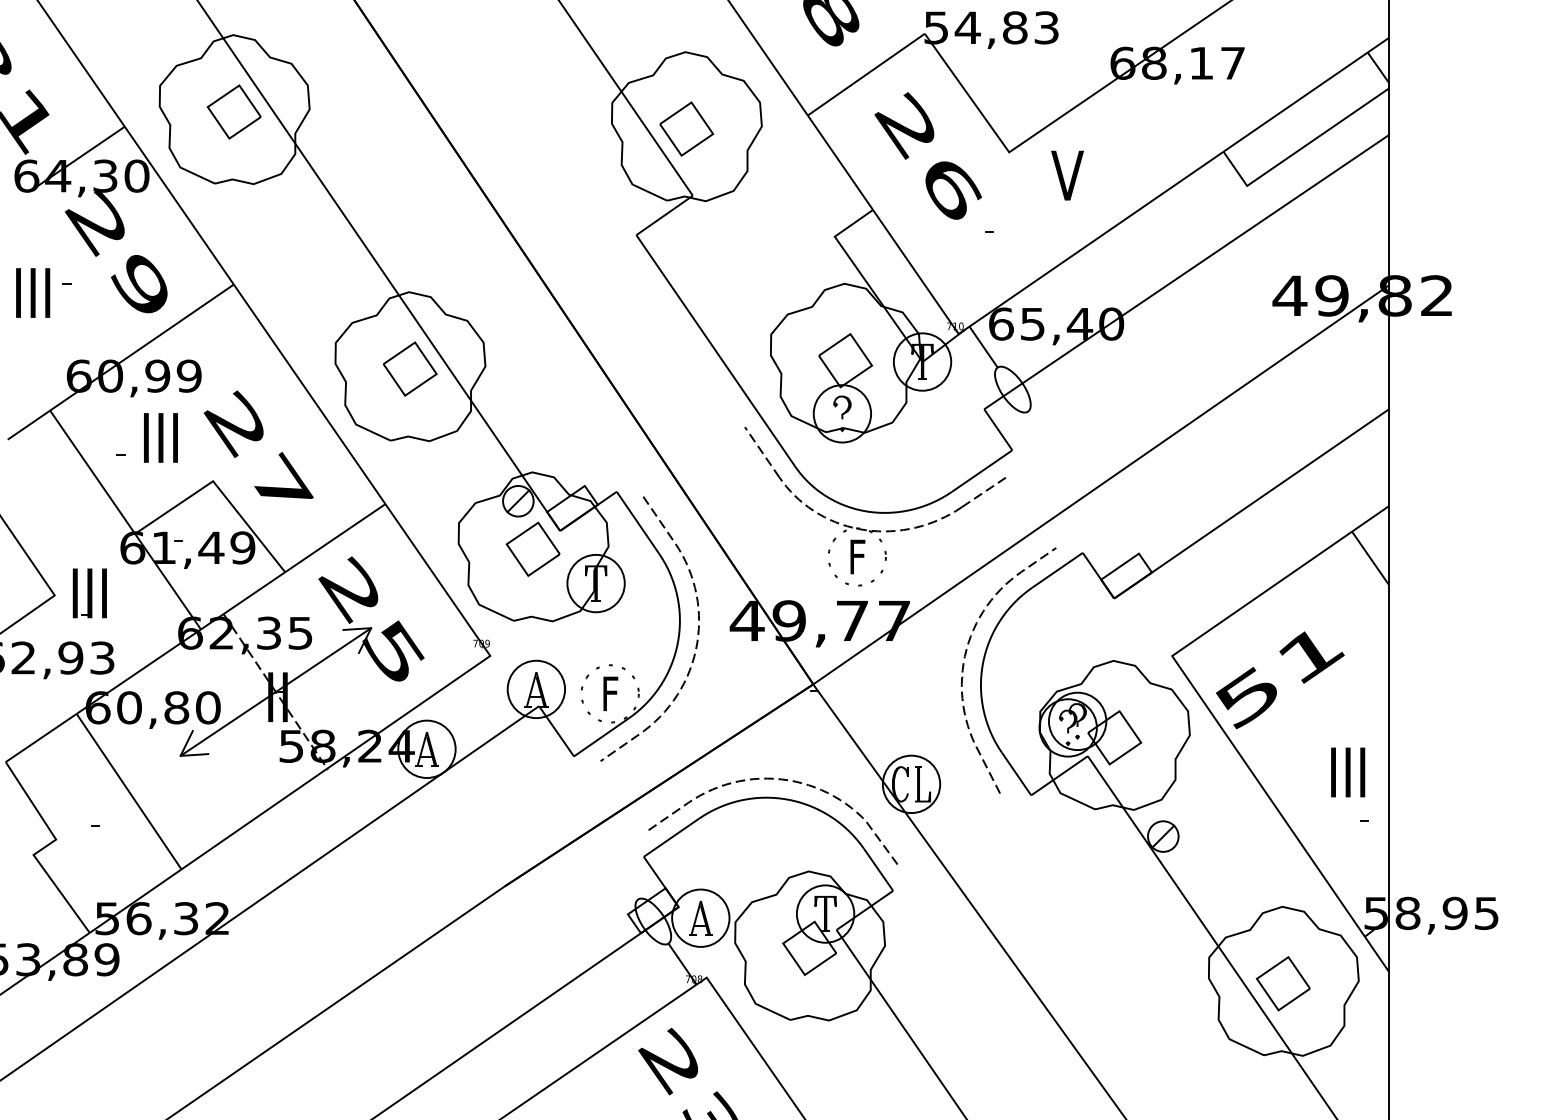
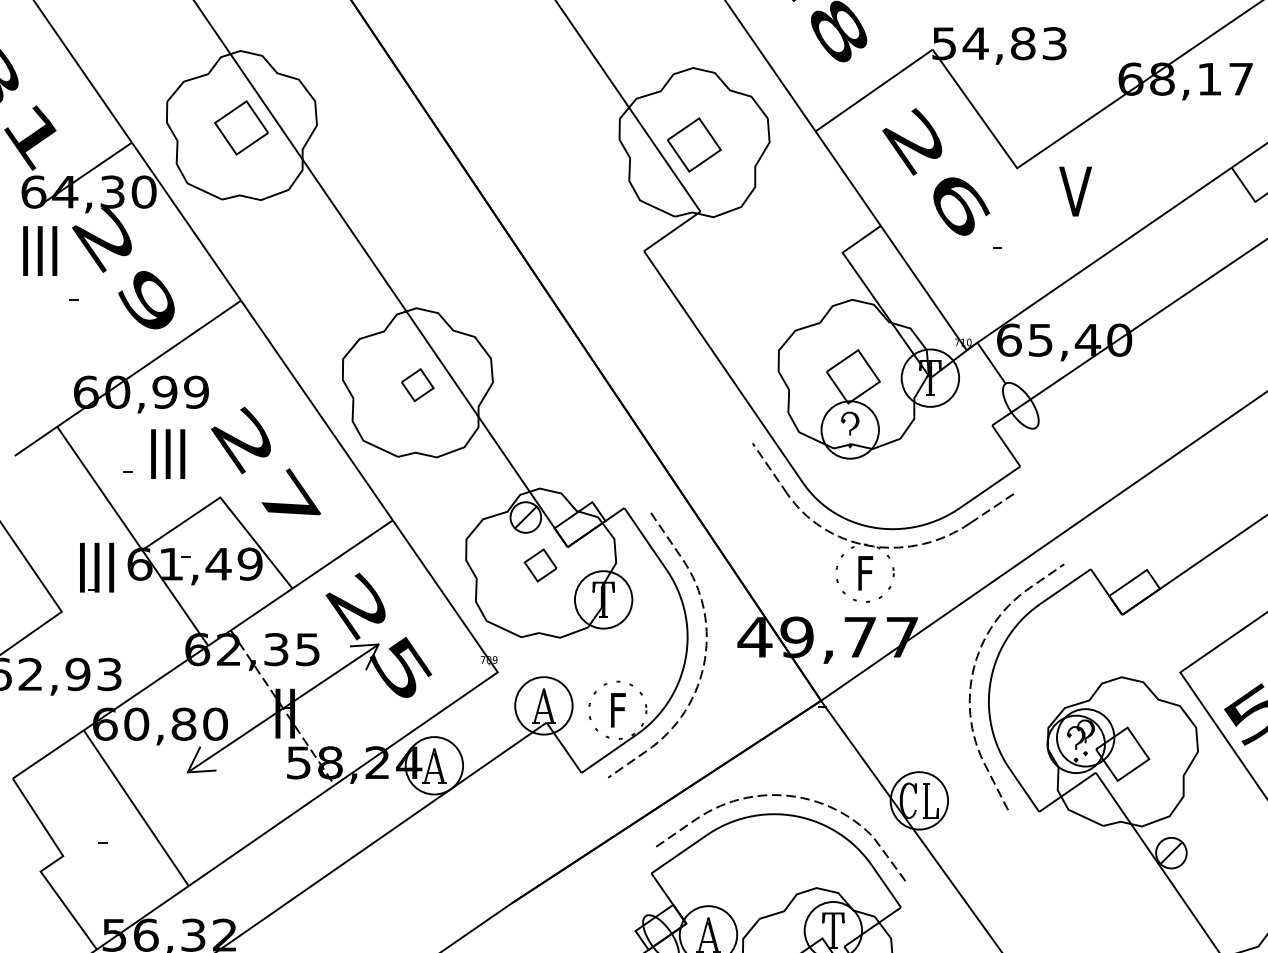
text: (33, 292) -> (40, 250), moved
part: (410, 368) -> (417, 384), size x0.6
part: (532, 548) -> (540, 564), size x0.6
part: (89, 593) -> (96, 567), moved

